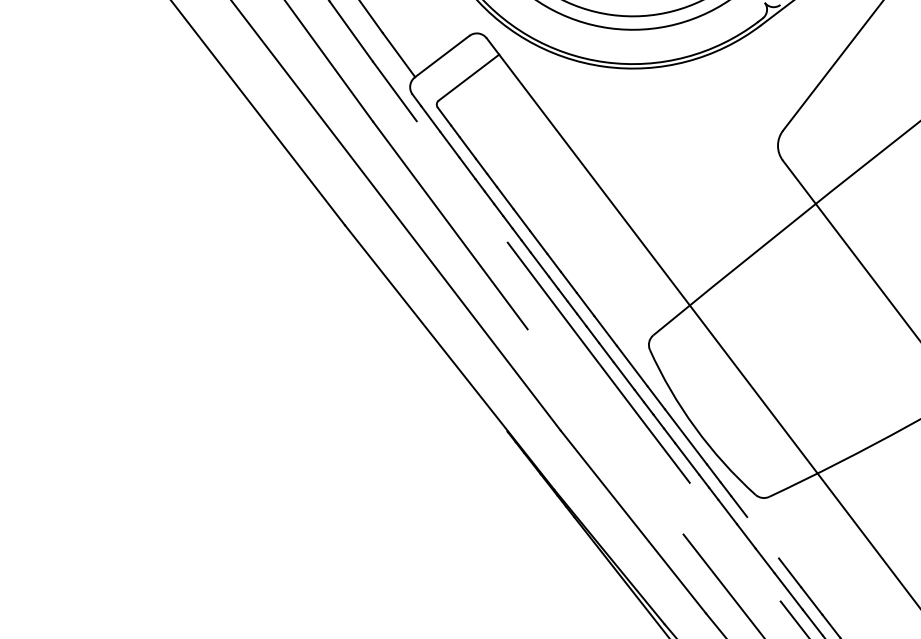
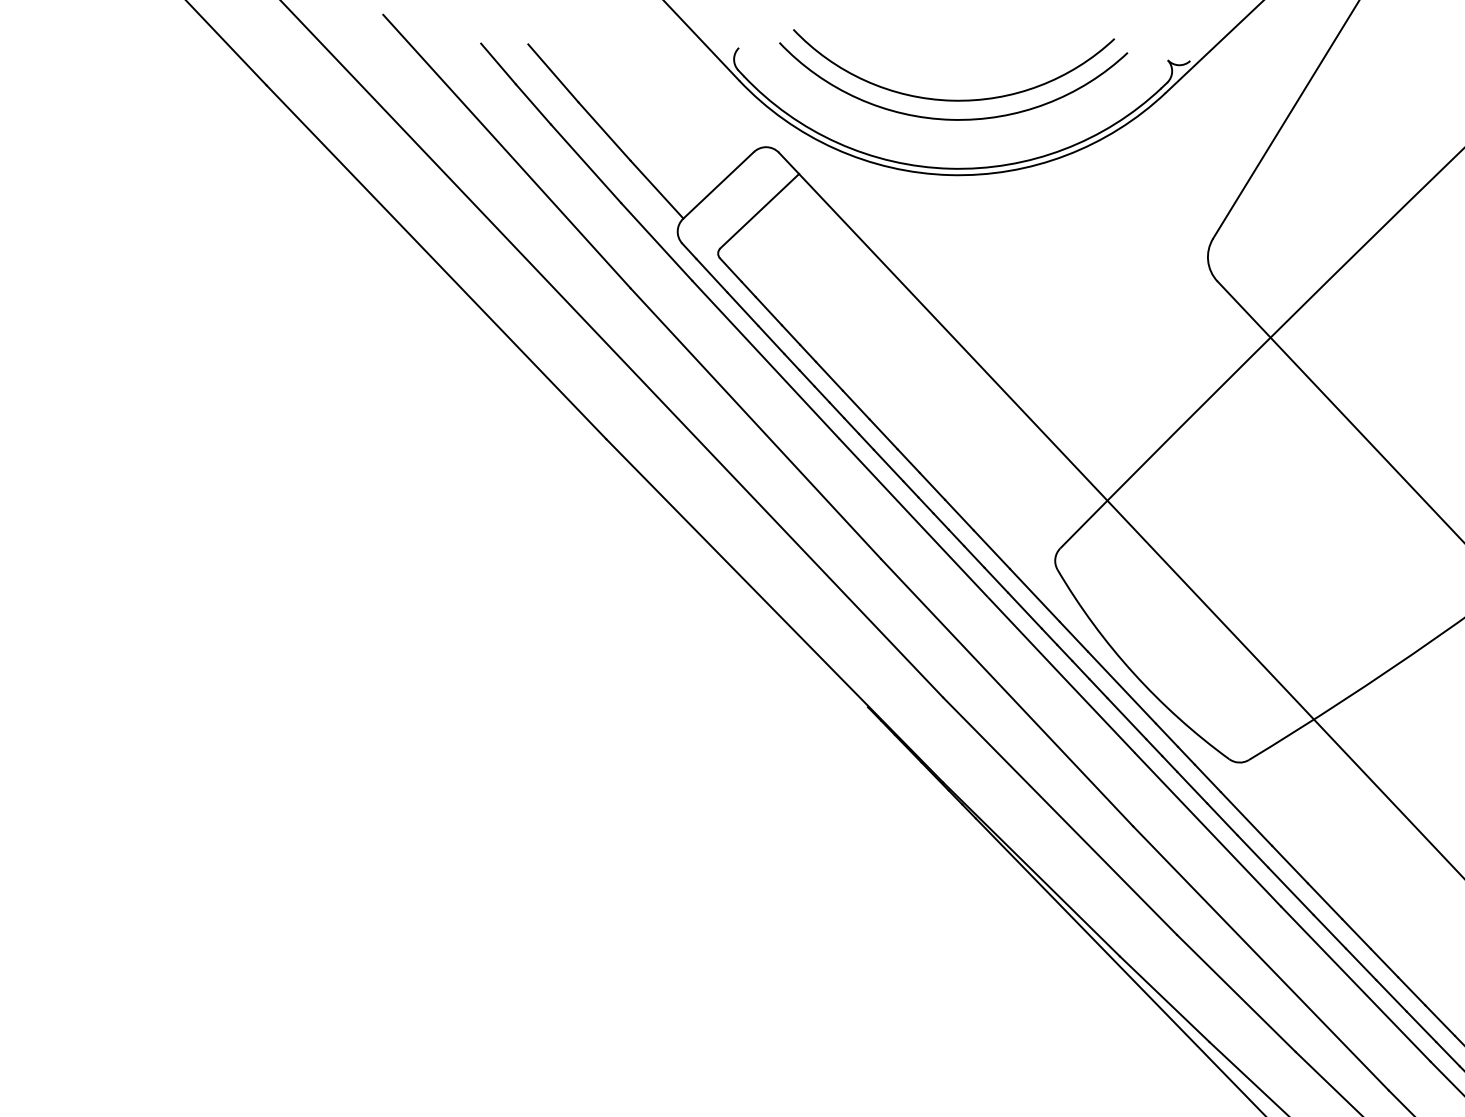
line: (461, 181) -> (765, 359), added
line: (605, 431) -> (1007, 692), added
line: (763, 537) -> (1246, 818), added
line: (735, 542) -> (1208, 829), added

